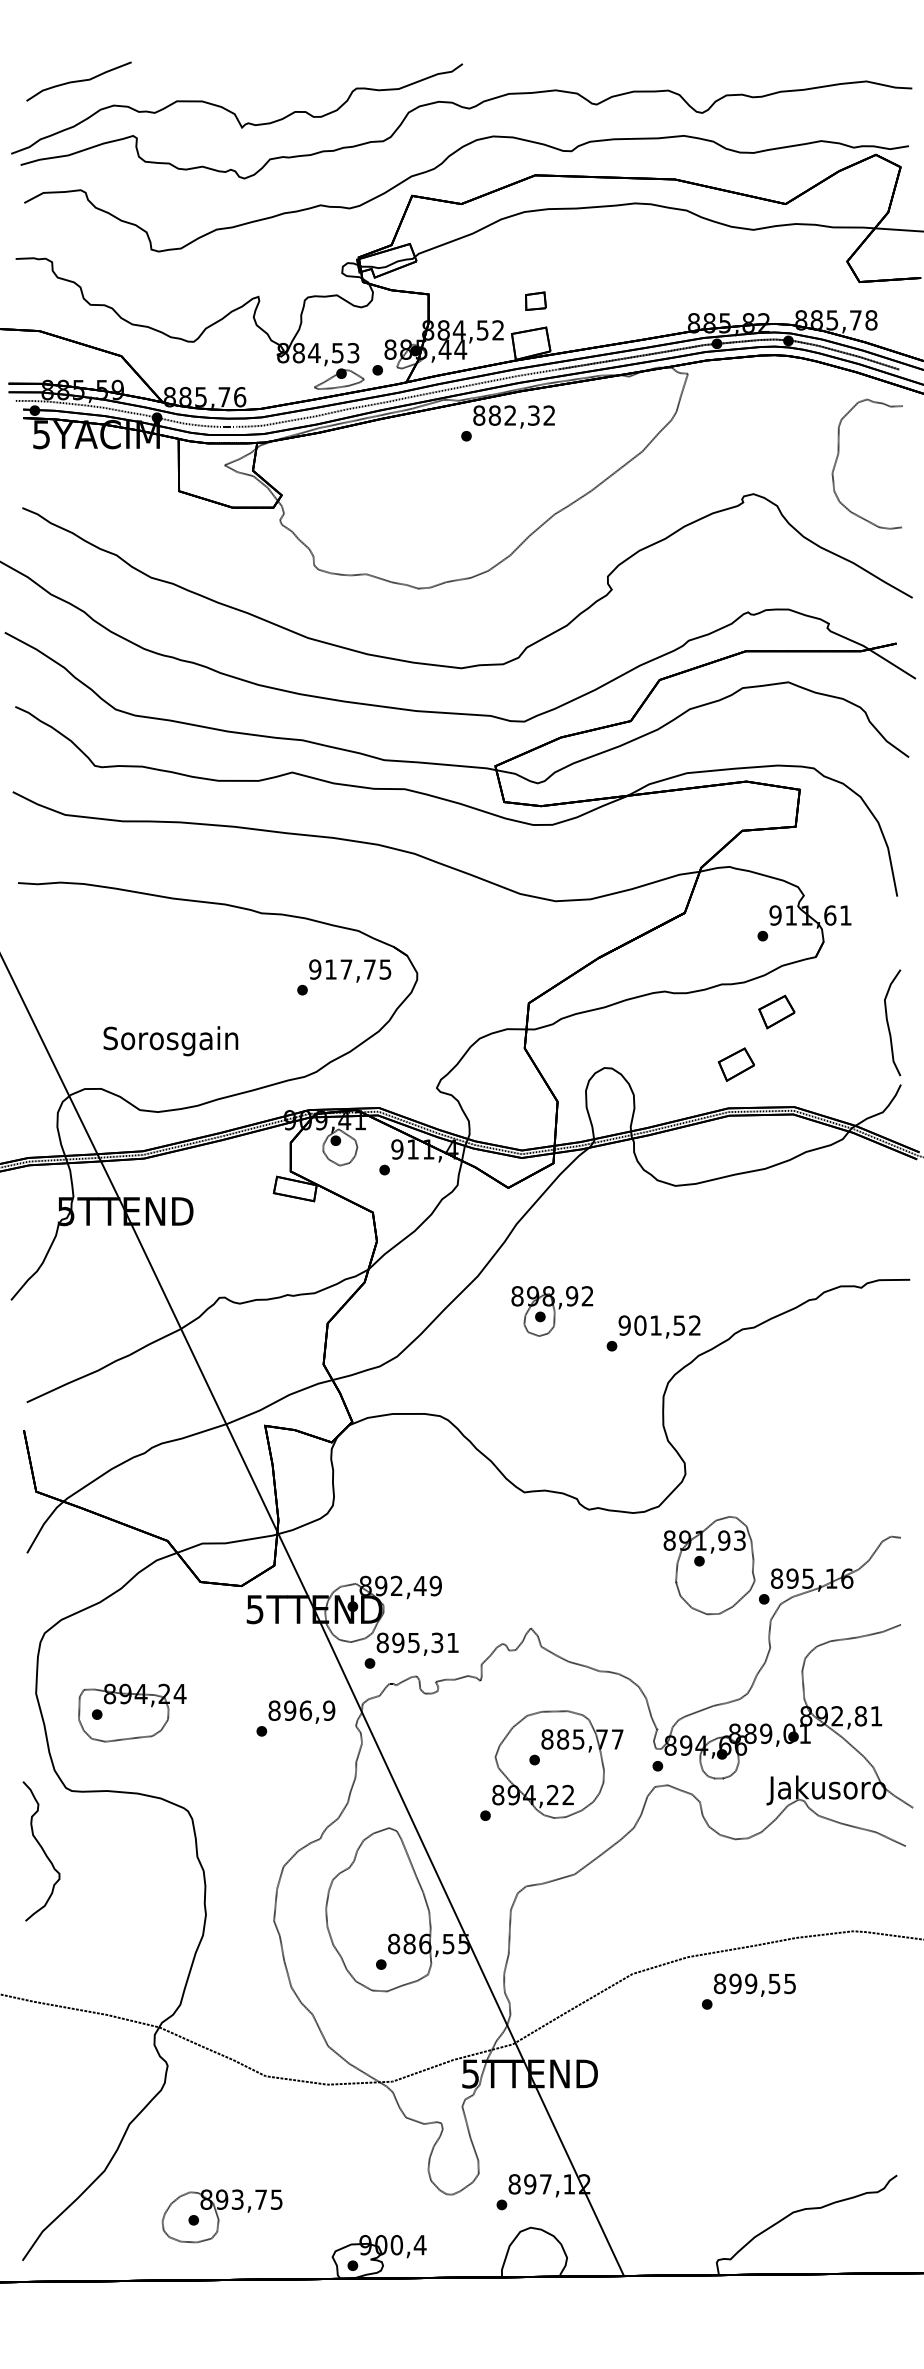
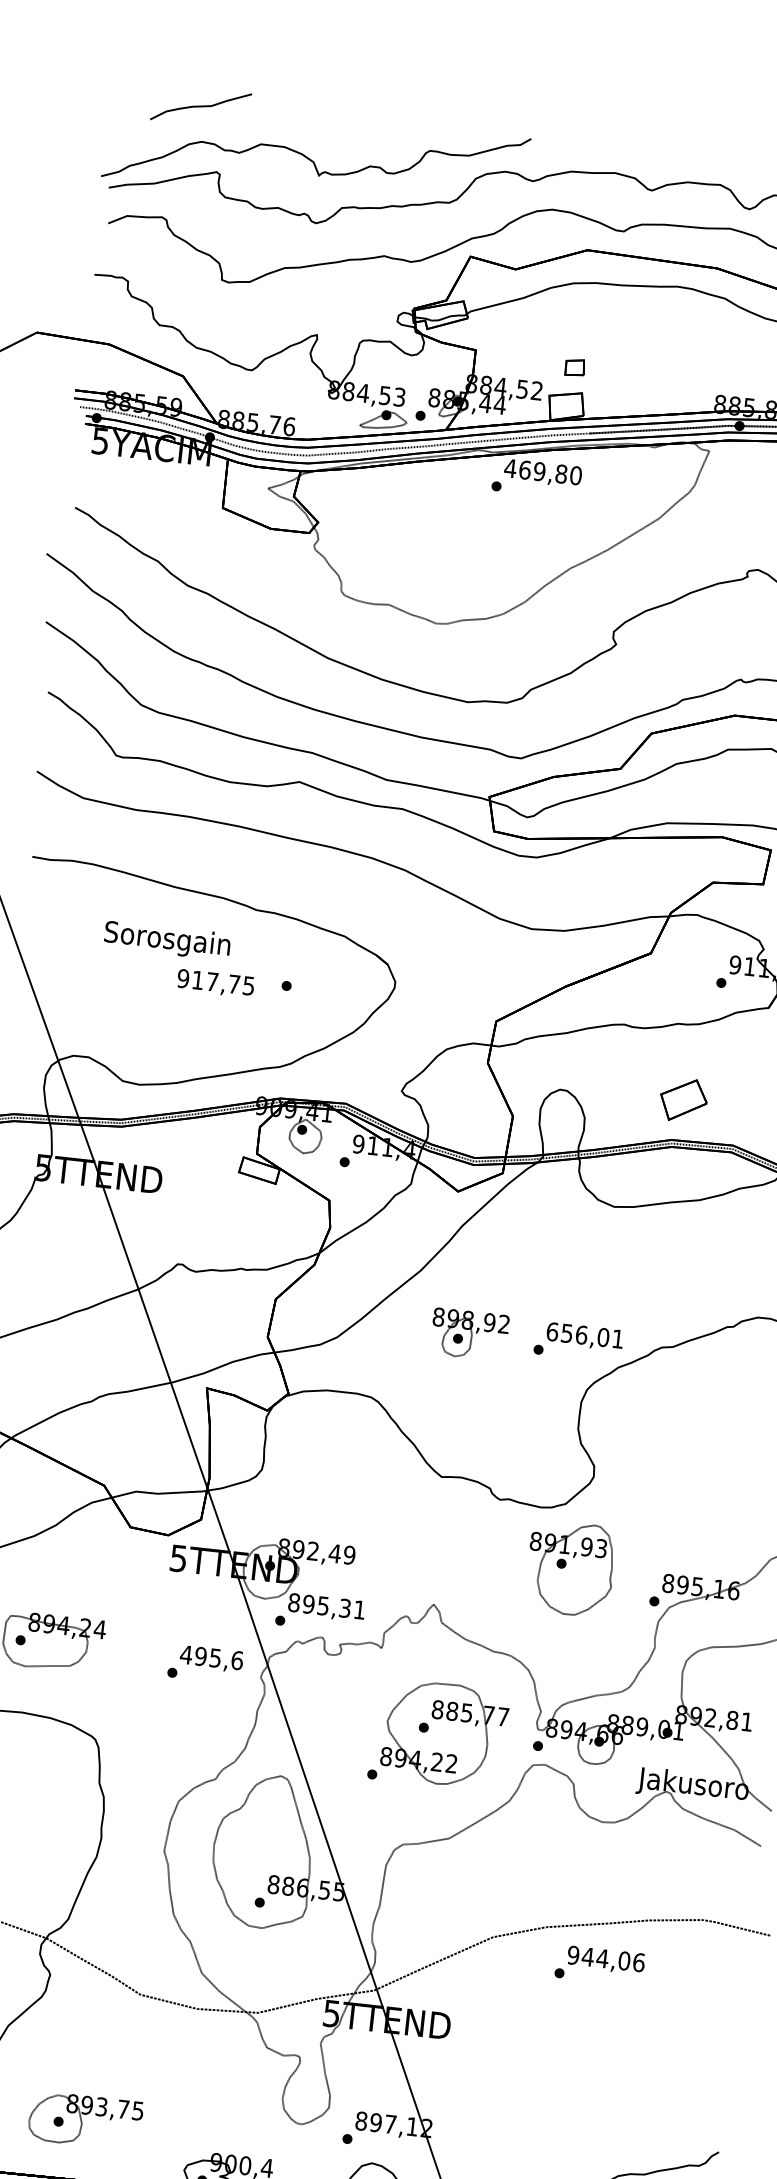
part: (78, 81) -> (200, 106), moved
text: (513, 415) -> (542, 471), 882,32 -> 469,80
text: (350, 970) -> (216, 983), moved
part: (776, 1011) -> (726, 1054), removed
text: (170, 1041) -> (166, 940), moved
part: (735, 1064) -> (682, 1099), size x1.4
part: (552, 1311) -> (469, 1334), moved
text: (659, 1325) -> (584, 1335), 901,52 -> 656,01
part: (709, 1565) -> (570, 1568), moved
text: (301, 1710) -> (211, 1657), 896,9 -> 495,6
text: (754, 1983) -> (605, 1958), 899,55 -> 944,06

